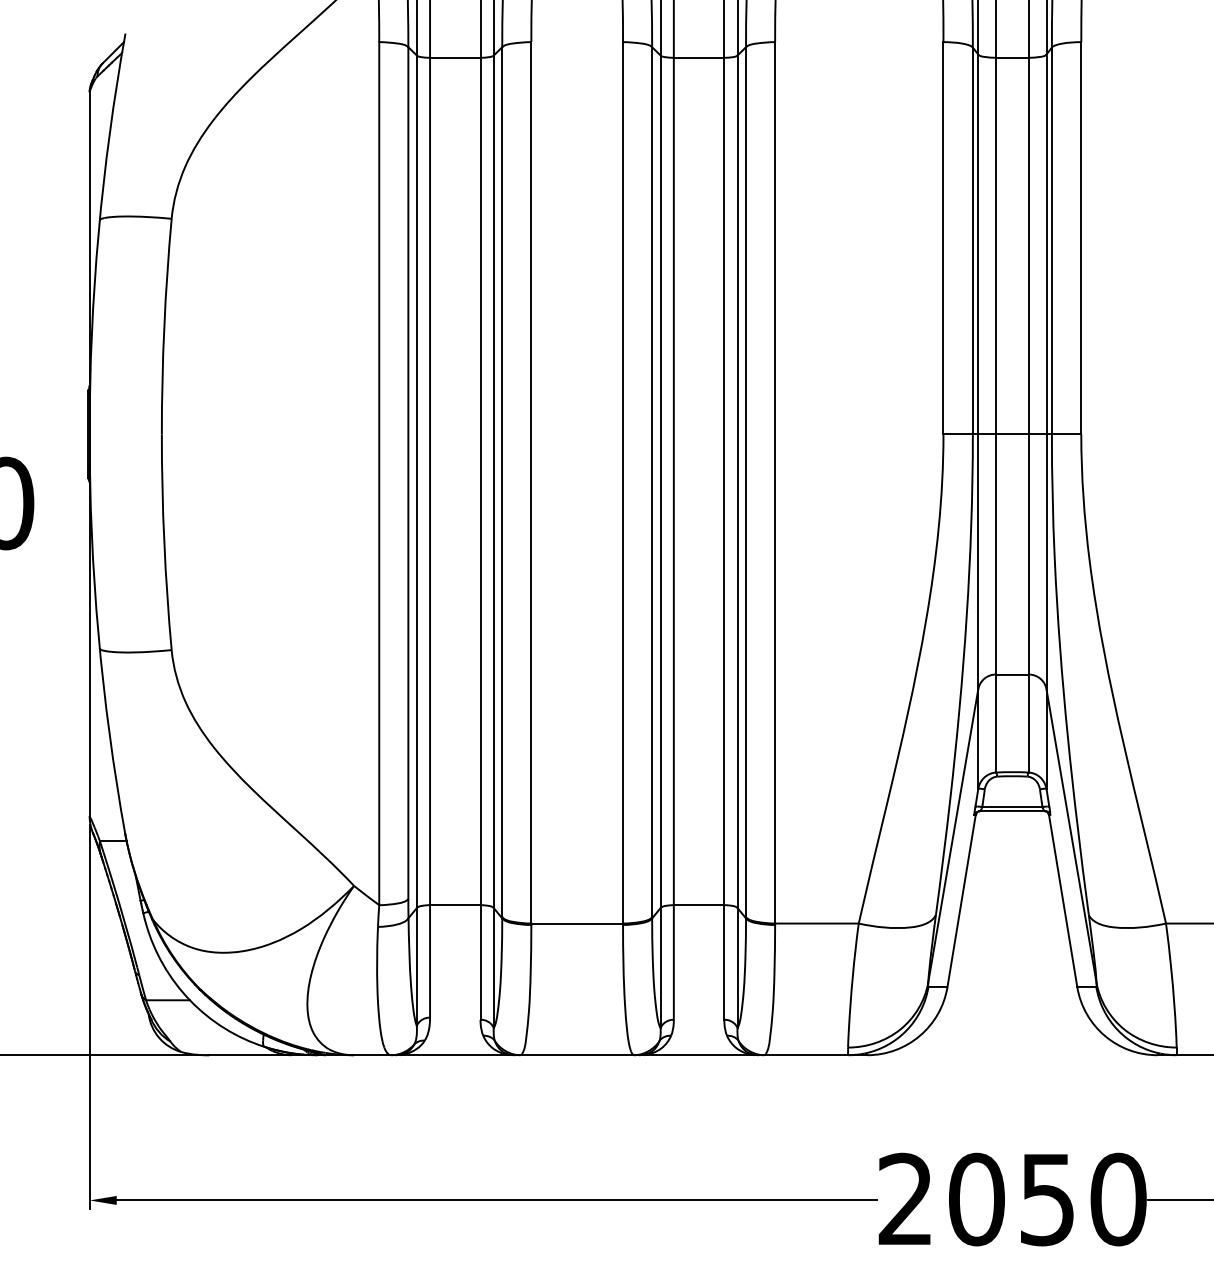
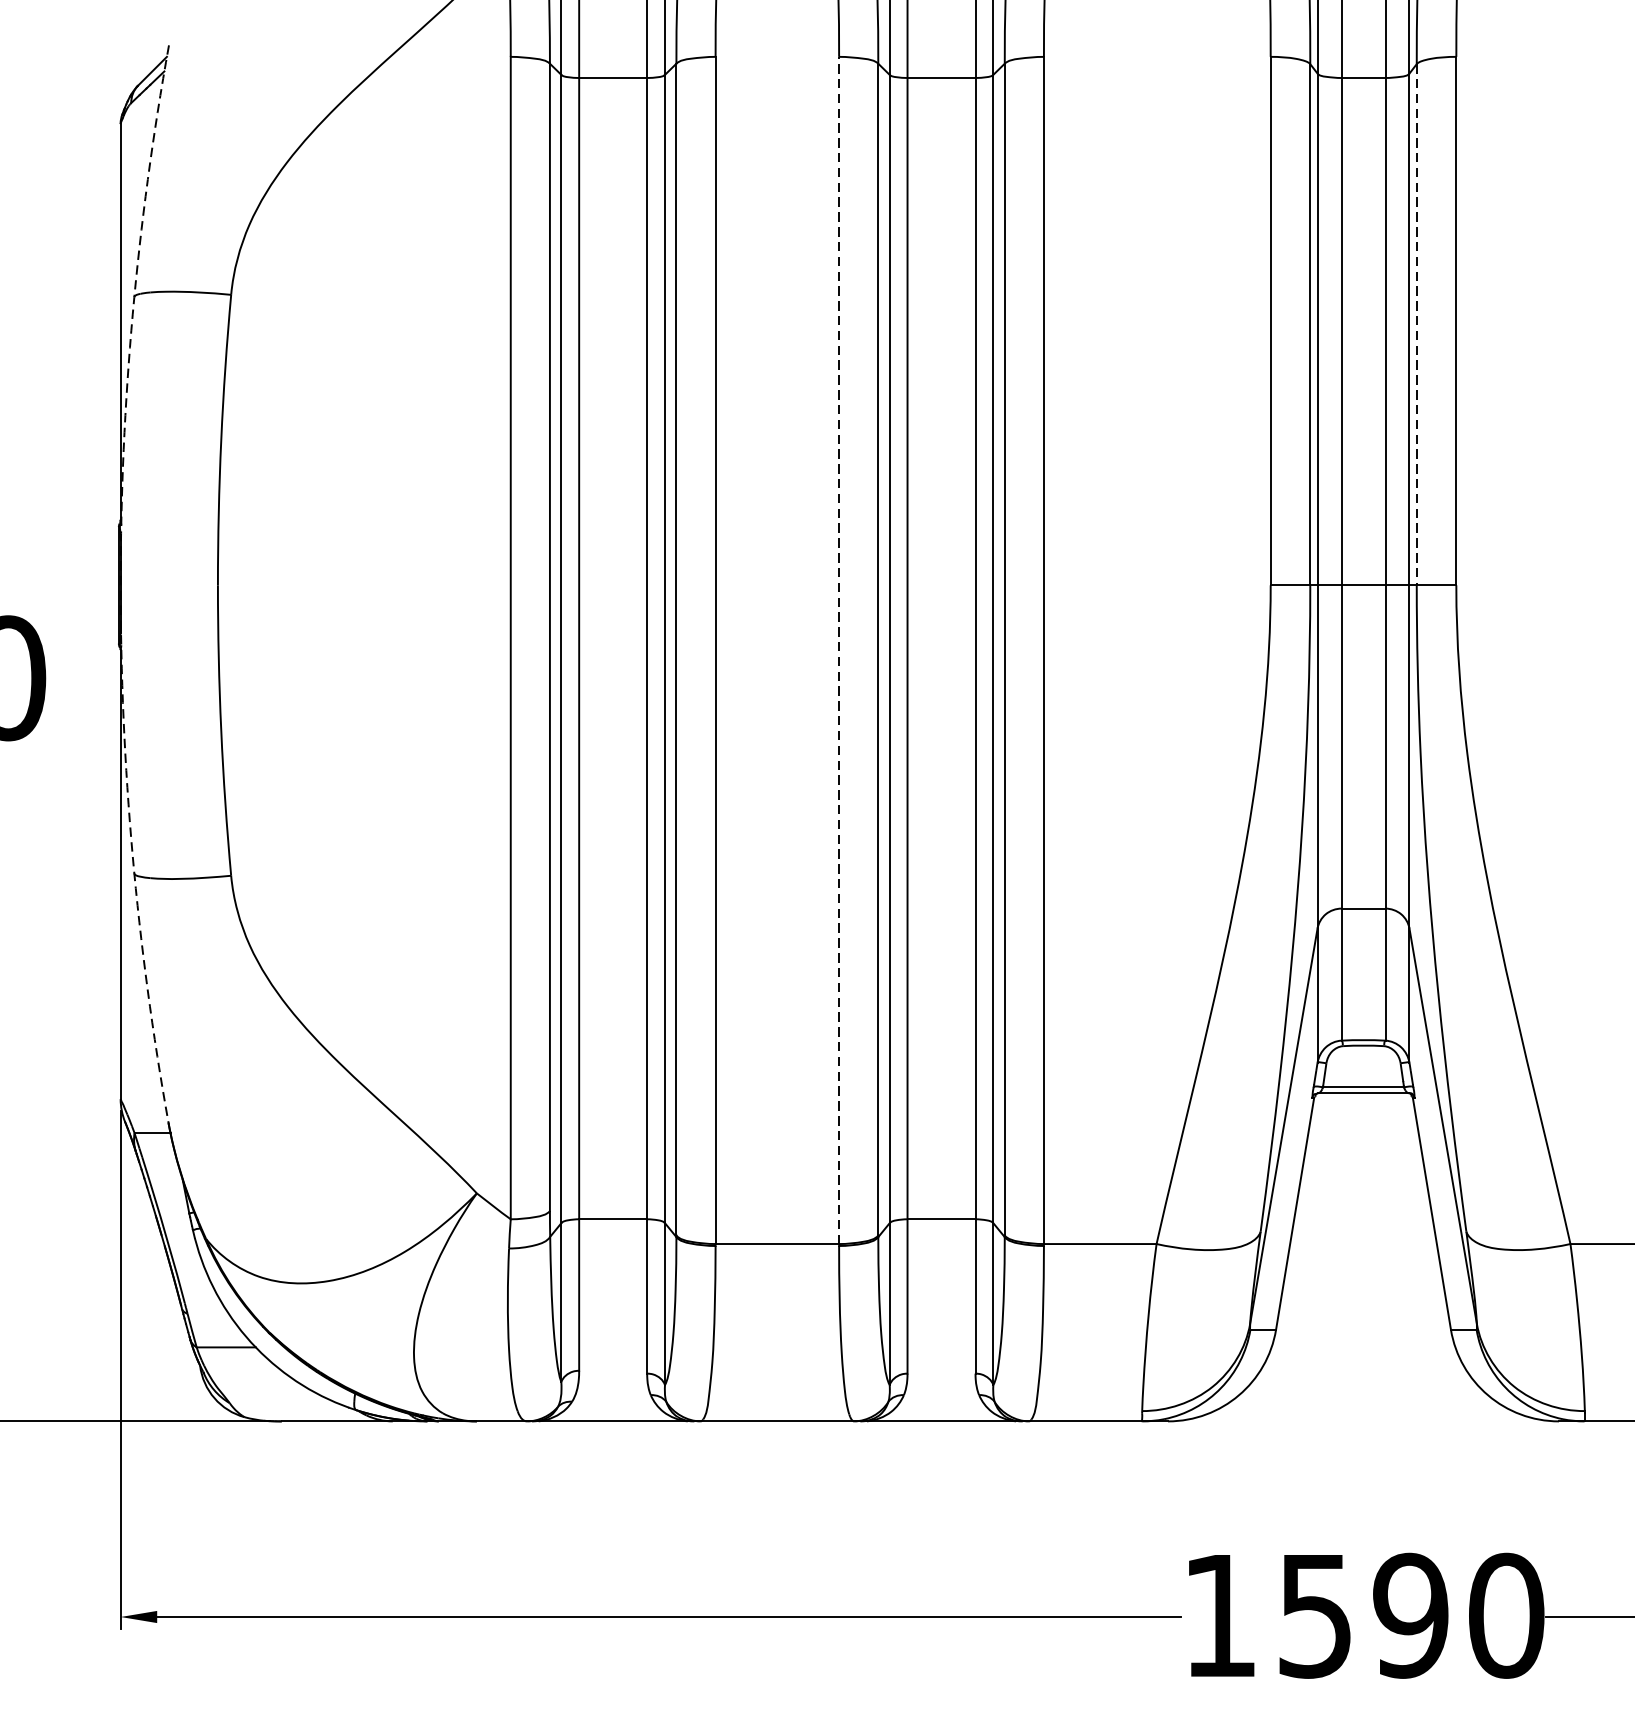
line: (1051, 241) -> (1416, 325), solid -> dashed
arc: (89, 433) -> (120, 583), solid -> dashed
line: (623, 482) -> (839, 649), solid -> dashed
text: (976, 1199) -> (1315, 1615), 2050 -> 1590

